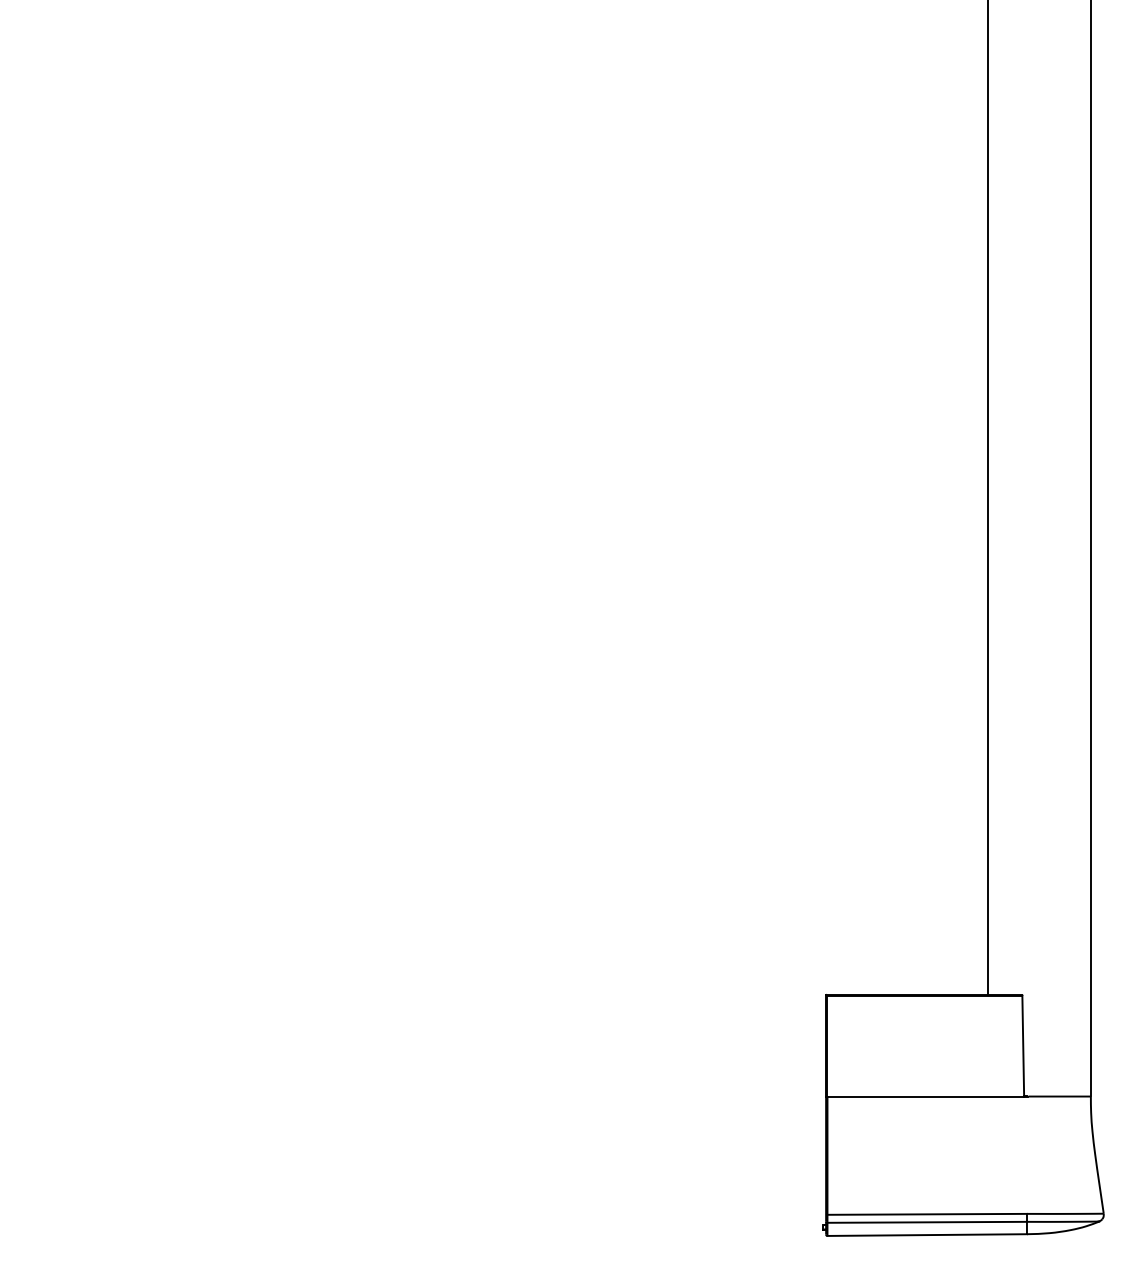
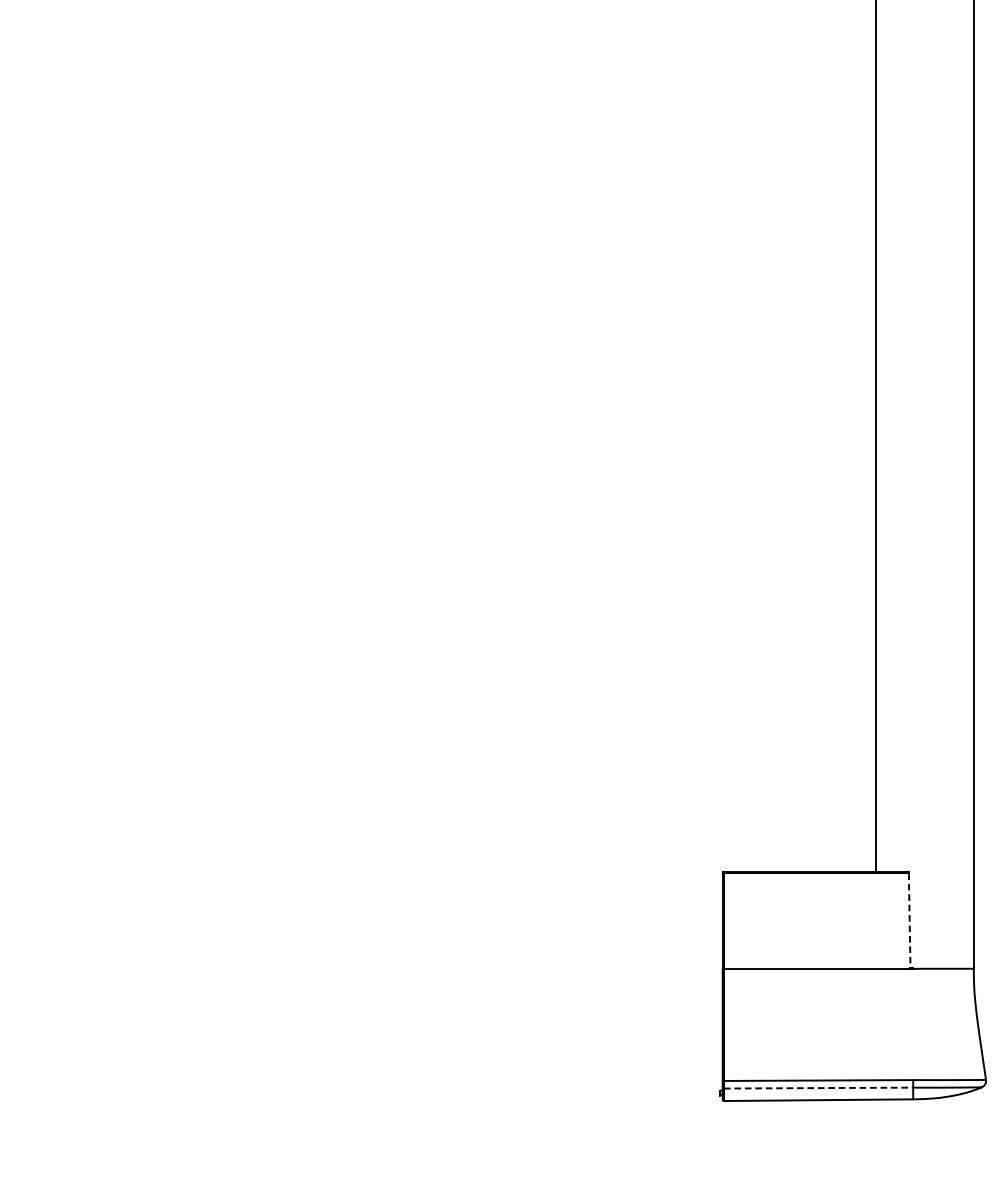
line: (1023, 1046) -> (909, 921), solid -> dashed
line: (927, 1222) -> (818, 1088), solid -> dashed

